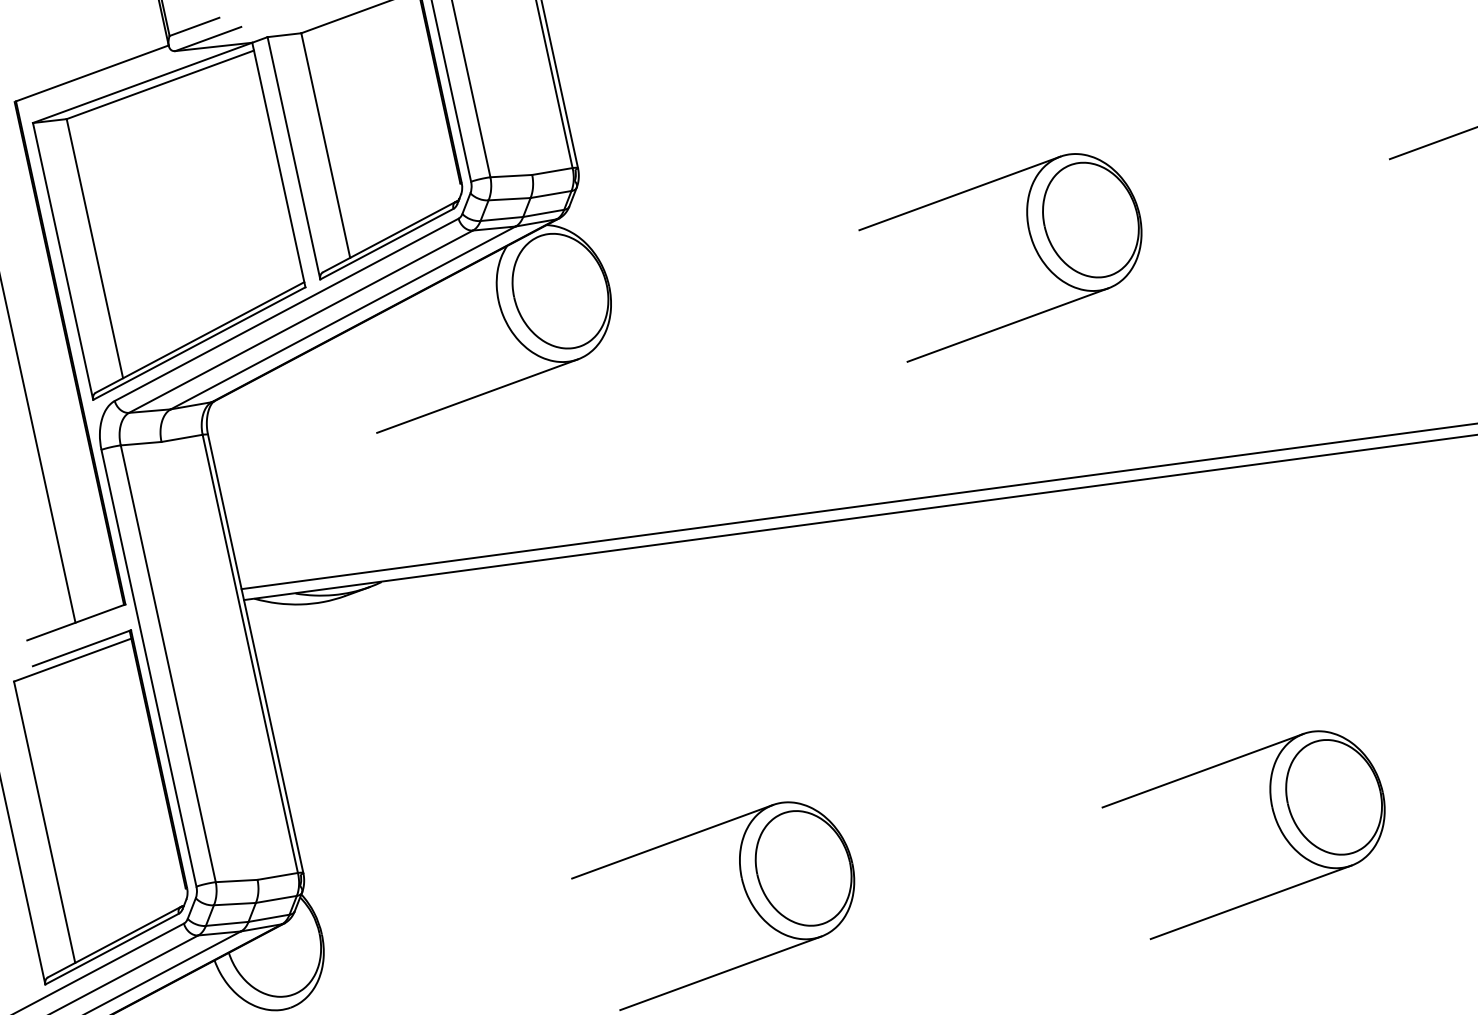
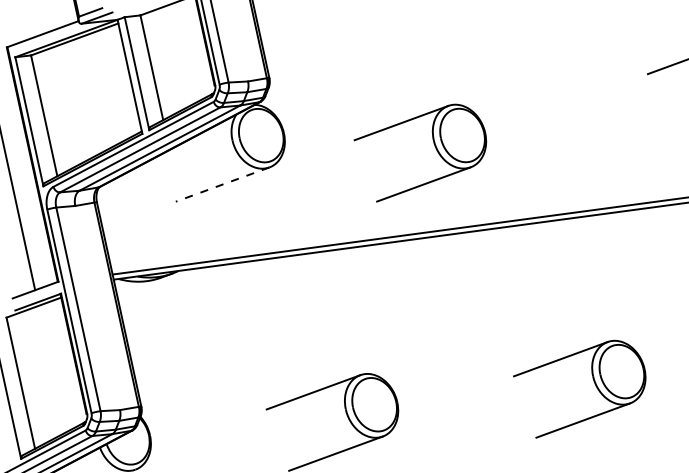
part: (1030, 243) -> (434, 146), moved
line: (477, 395) -> (222, 184), solid -> dashed

